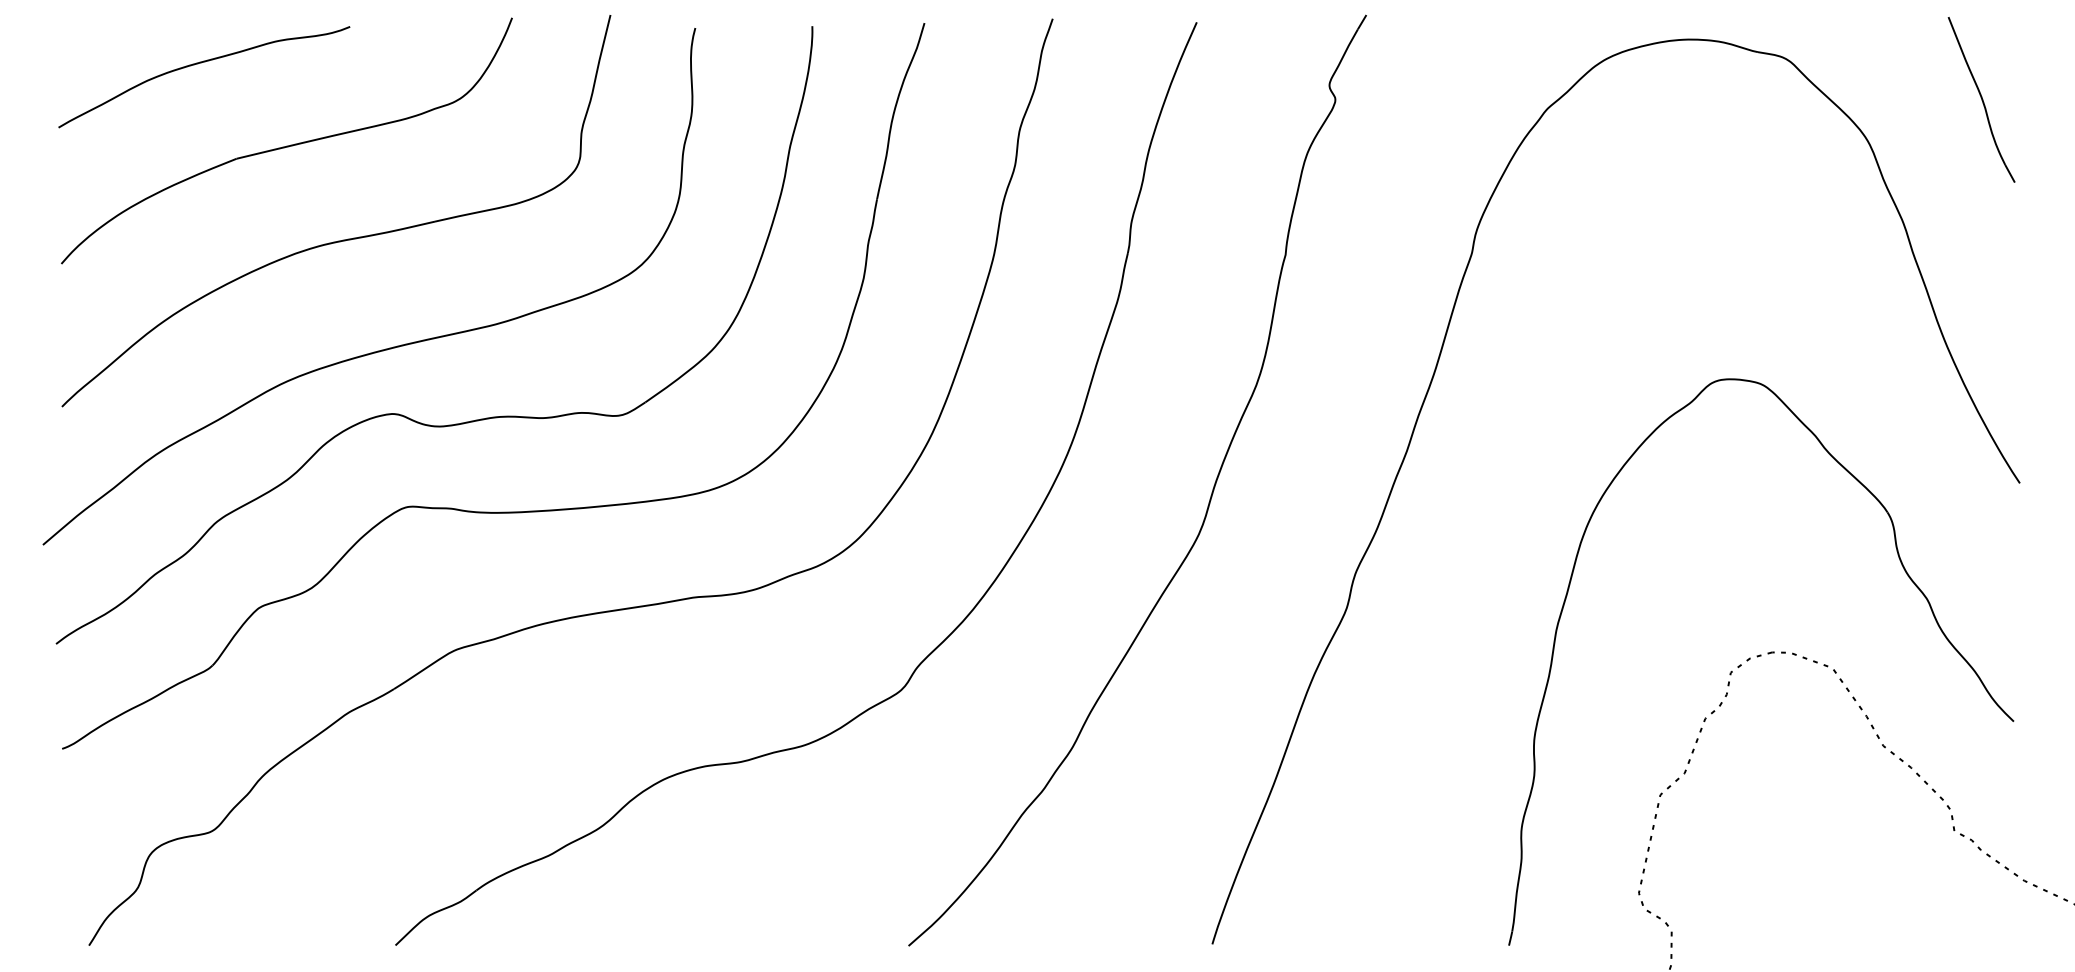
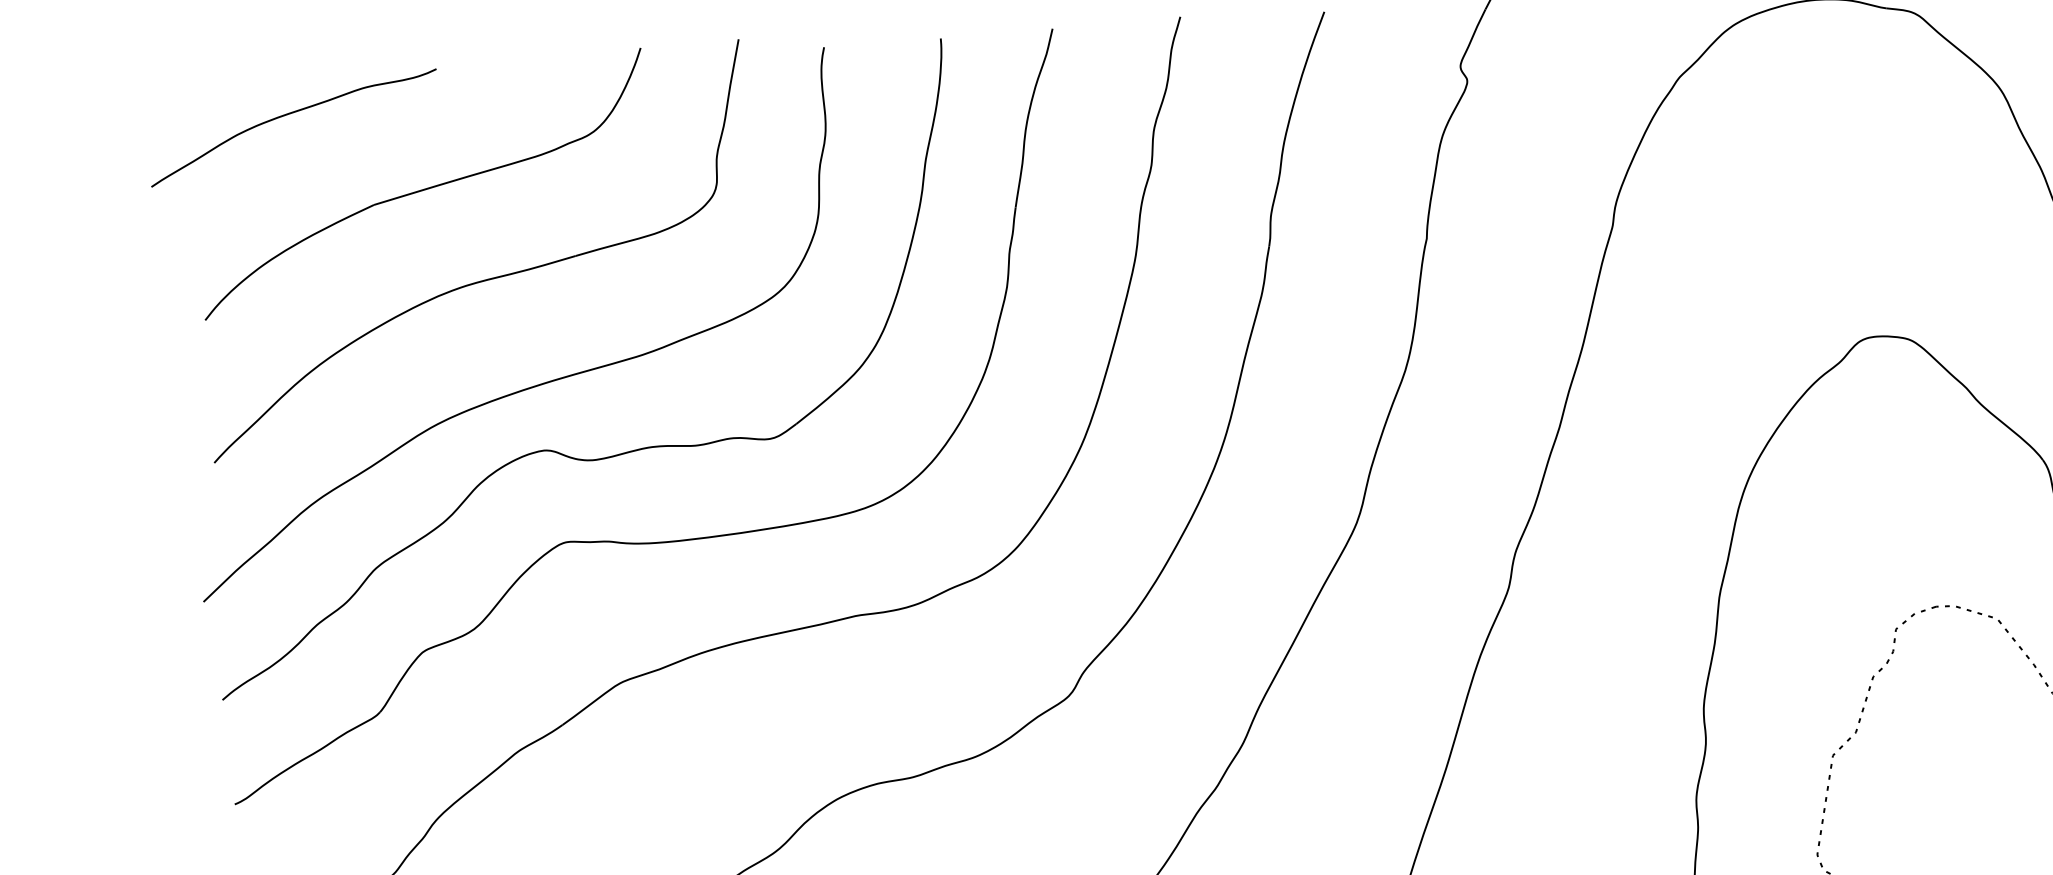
curve: (201, 63) -> (290, 114), moved

